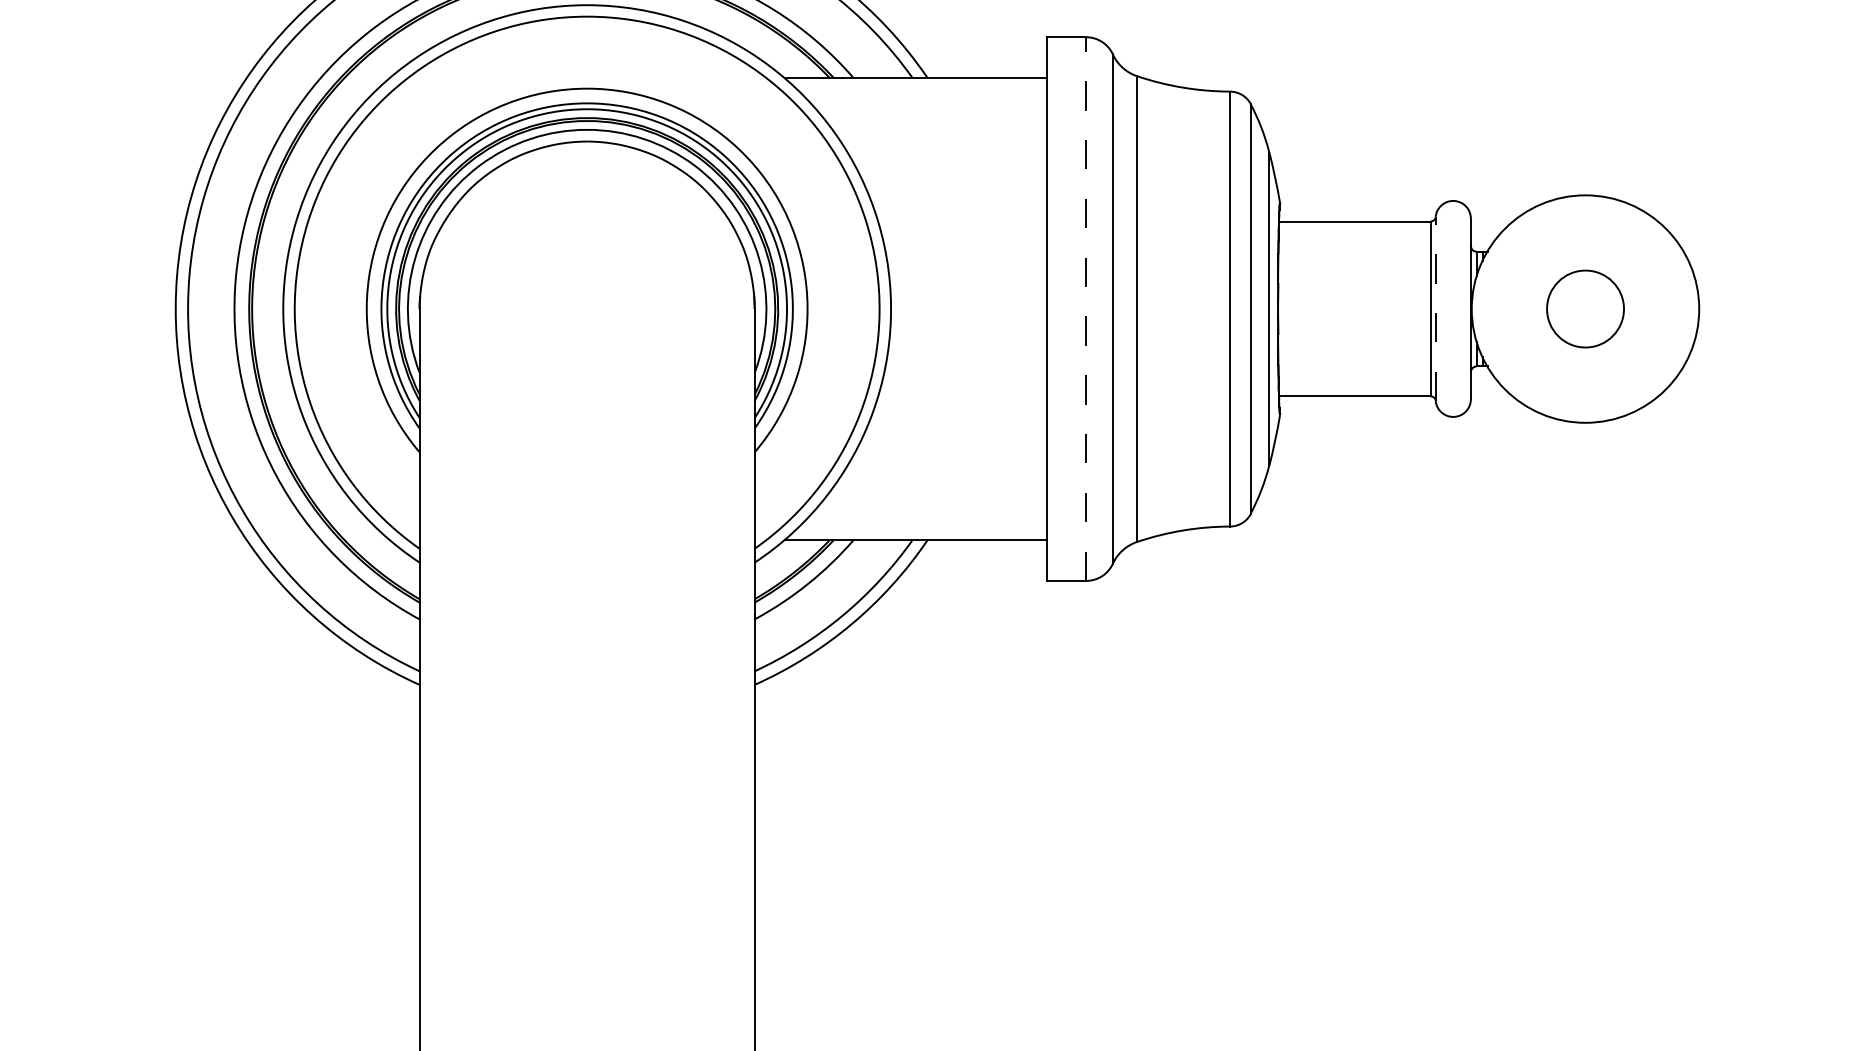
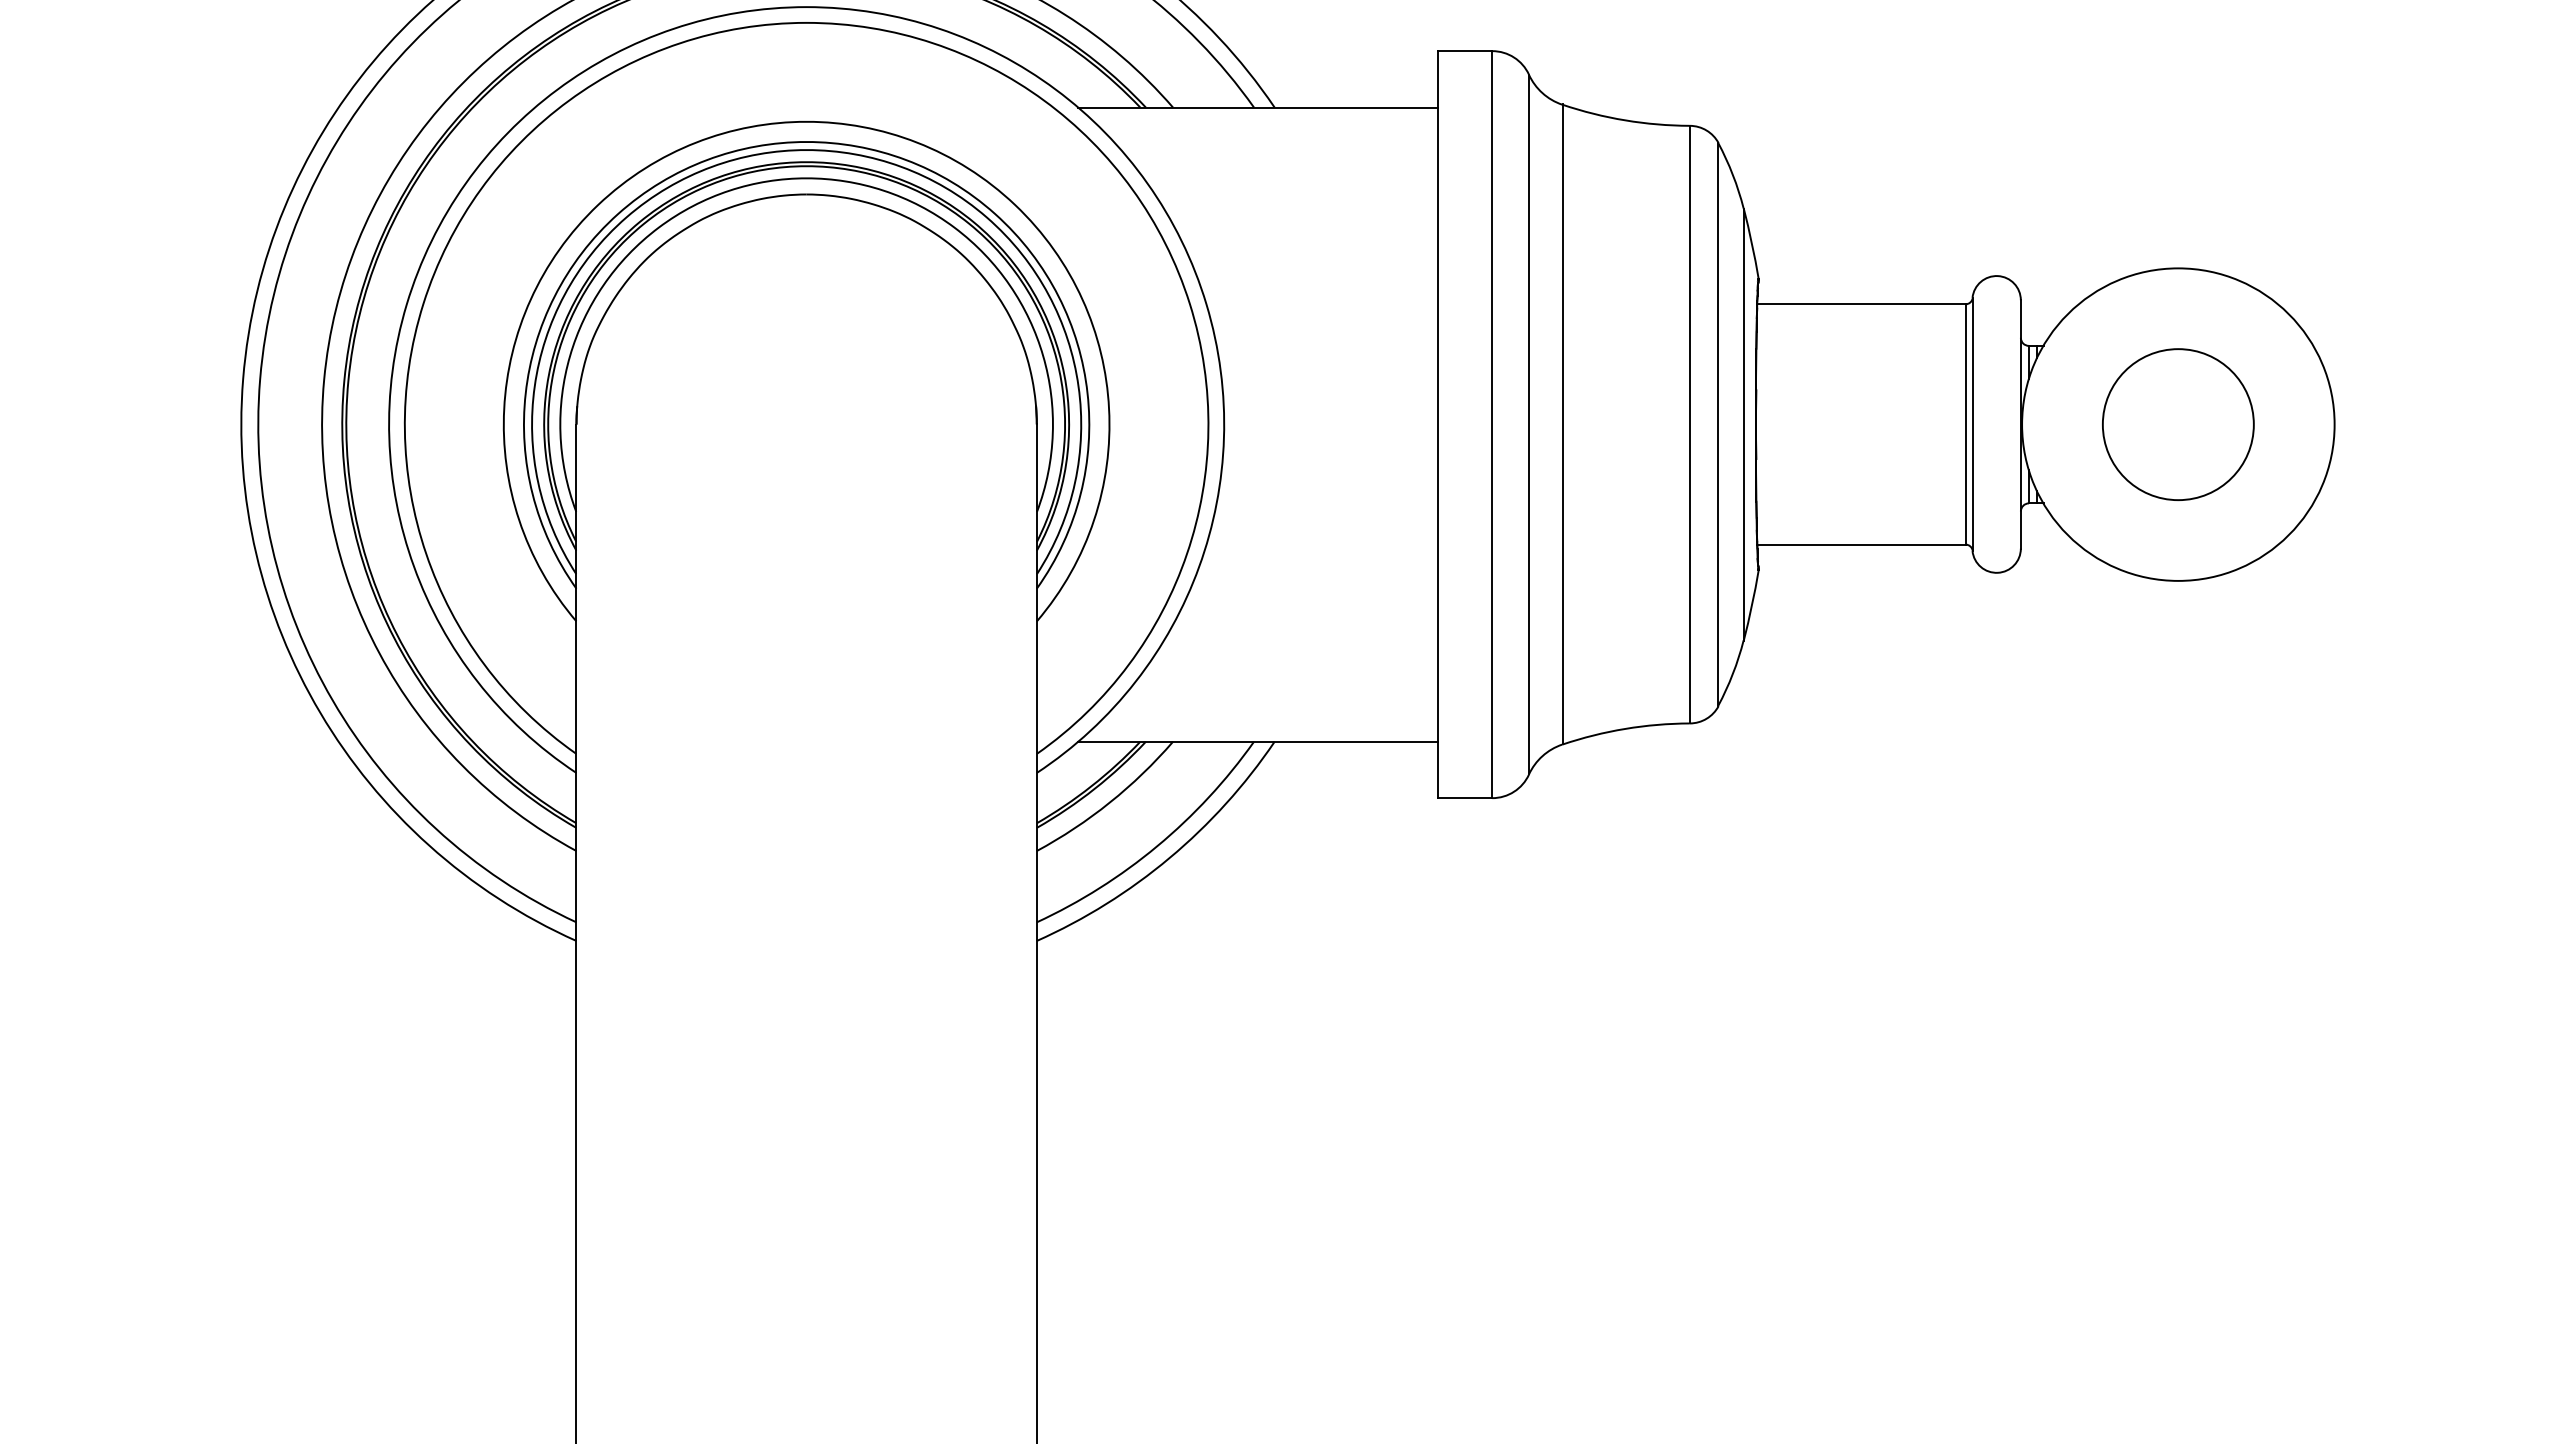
line: (1086, 308) -> (1492, 424), dashed -> solid
line: (1435, 308) -> (1972, 424), dashed -> solid
circle: (1585, 308) -> (2178, 424), size x1.43

